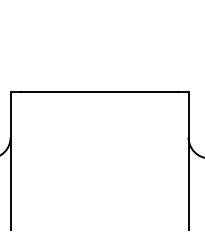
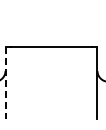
line: (10, 161) -> (5, 83), solid -> dashed

